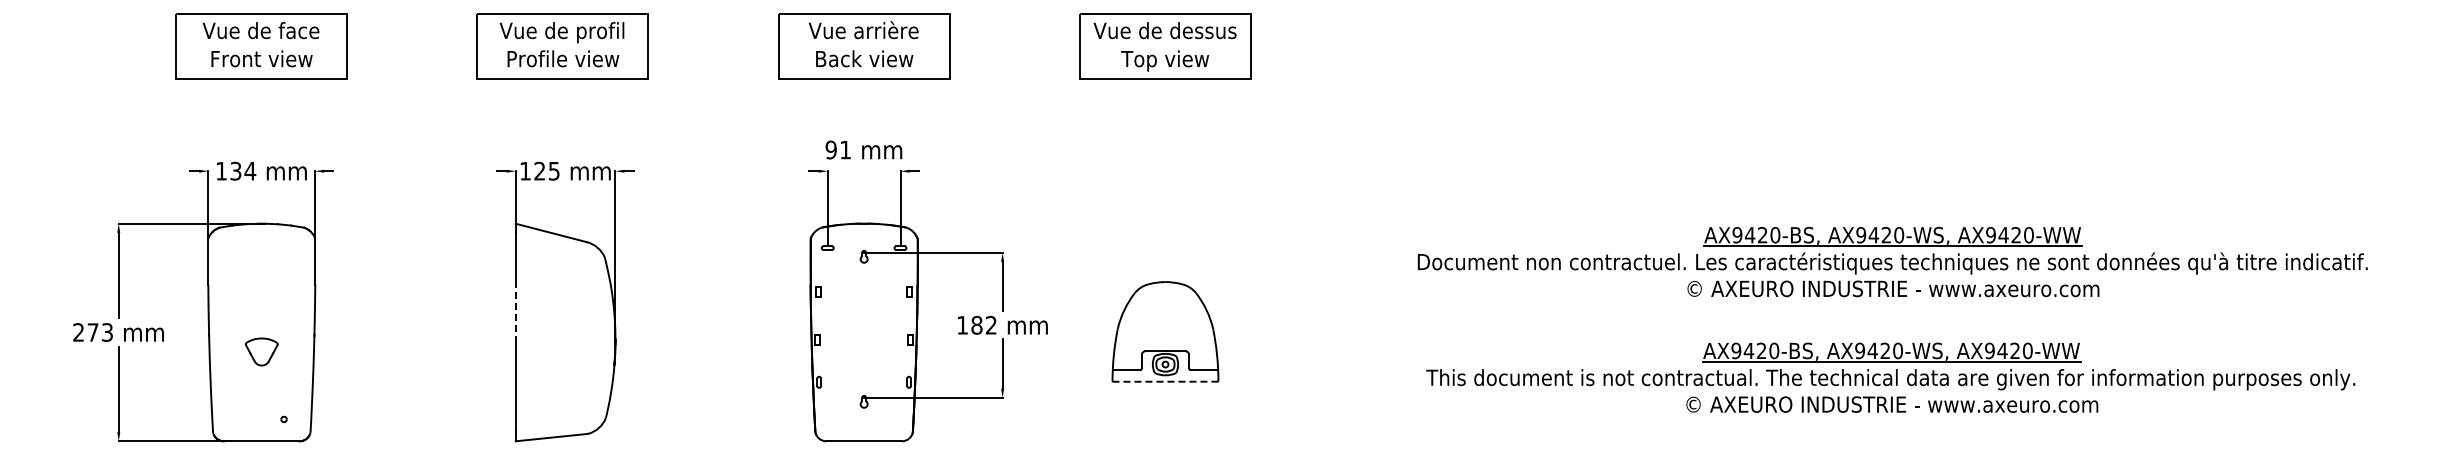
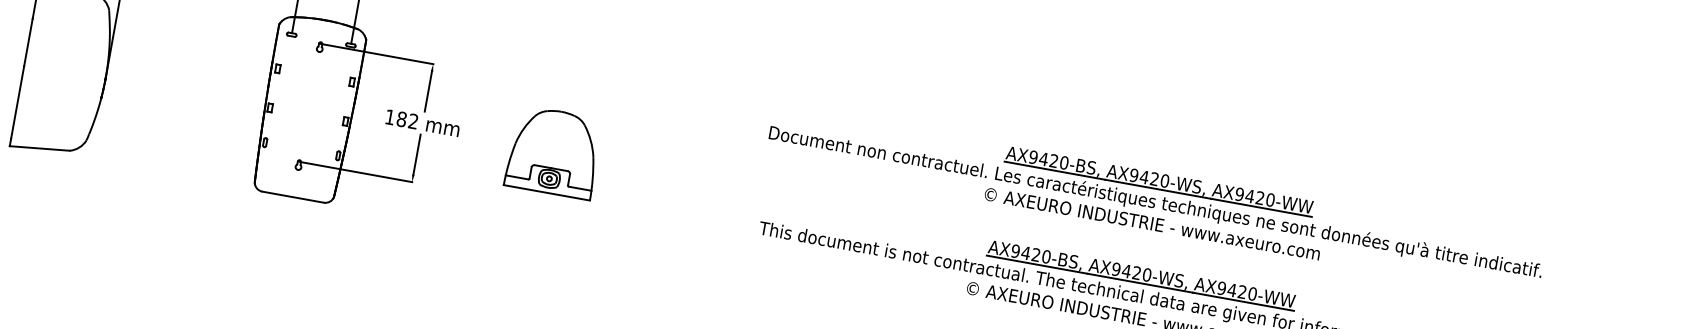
line: (515, 313) -> (28, 42), dashed -> solid
line: (1165, 381) -> (546, 192), dashed -> solid

